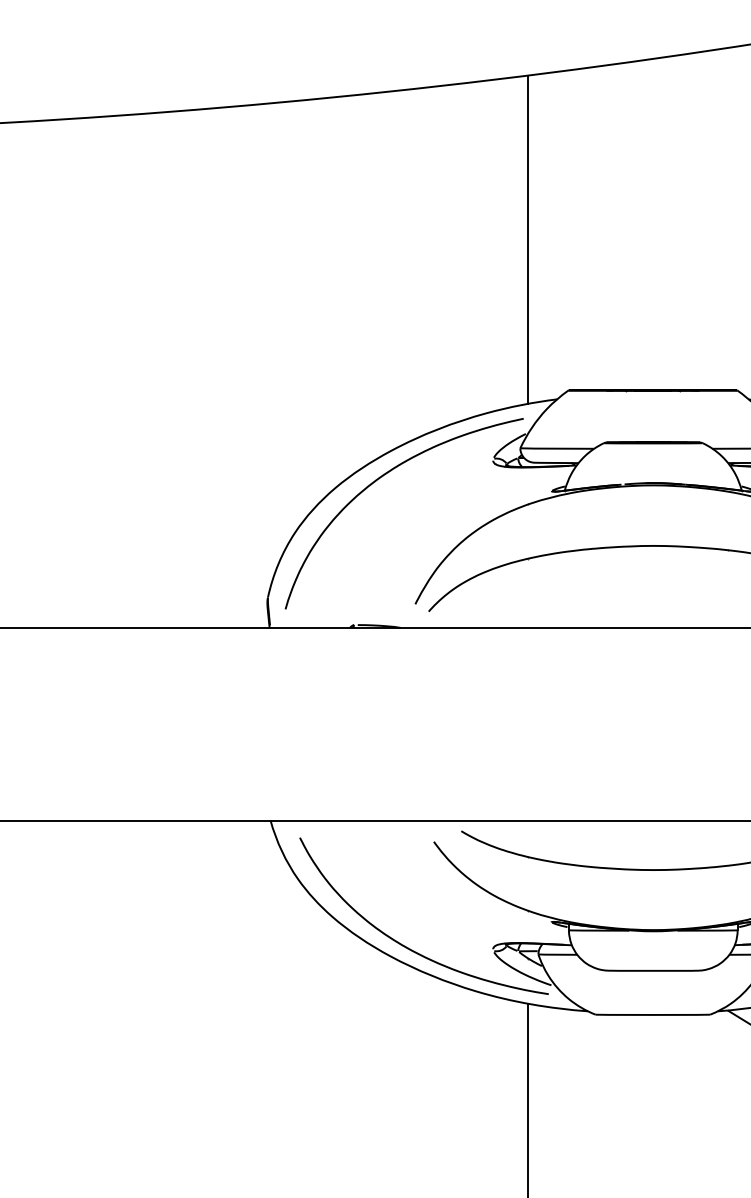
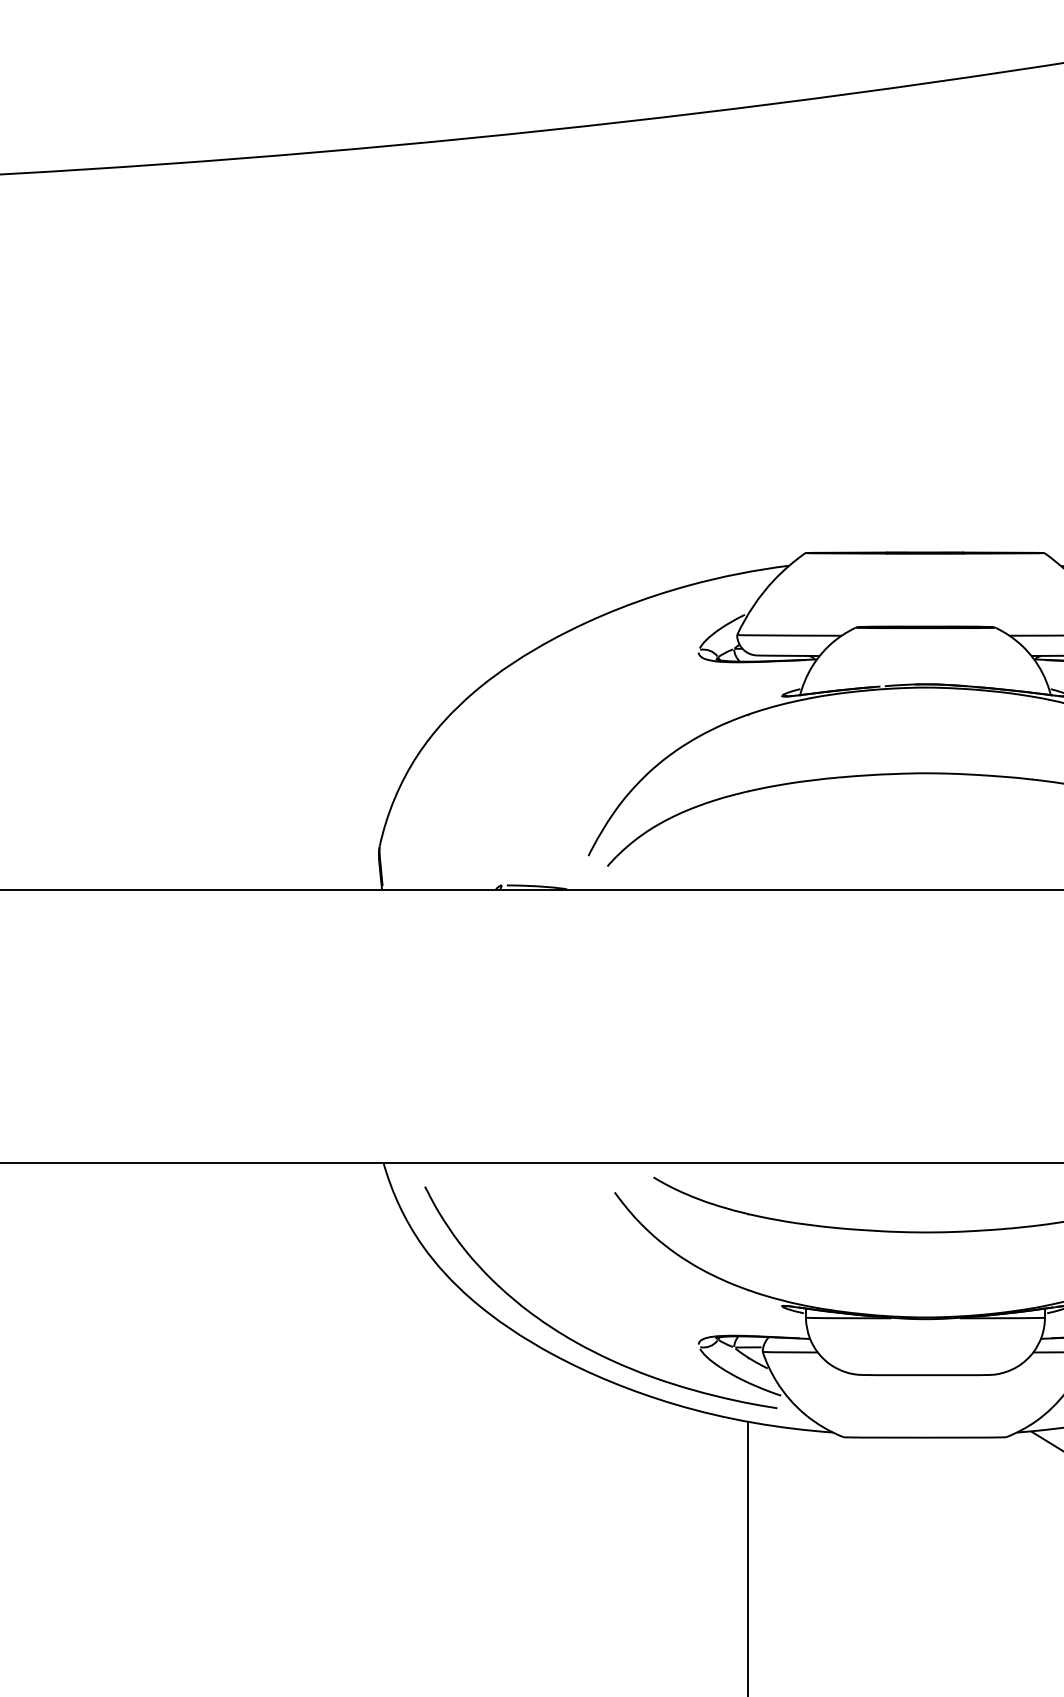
line: (528, 239) -> (748, 339), removed
curve: (378, 479) -> (536, 679), removed

